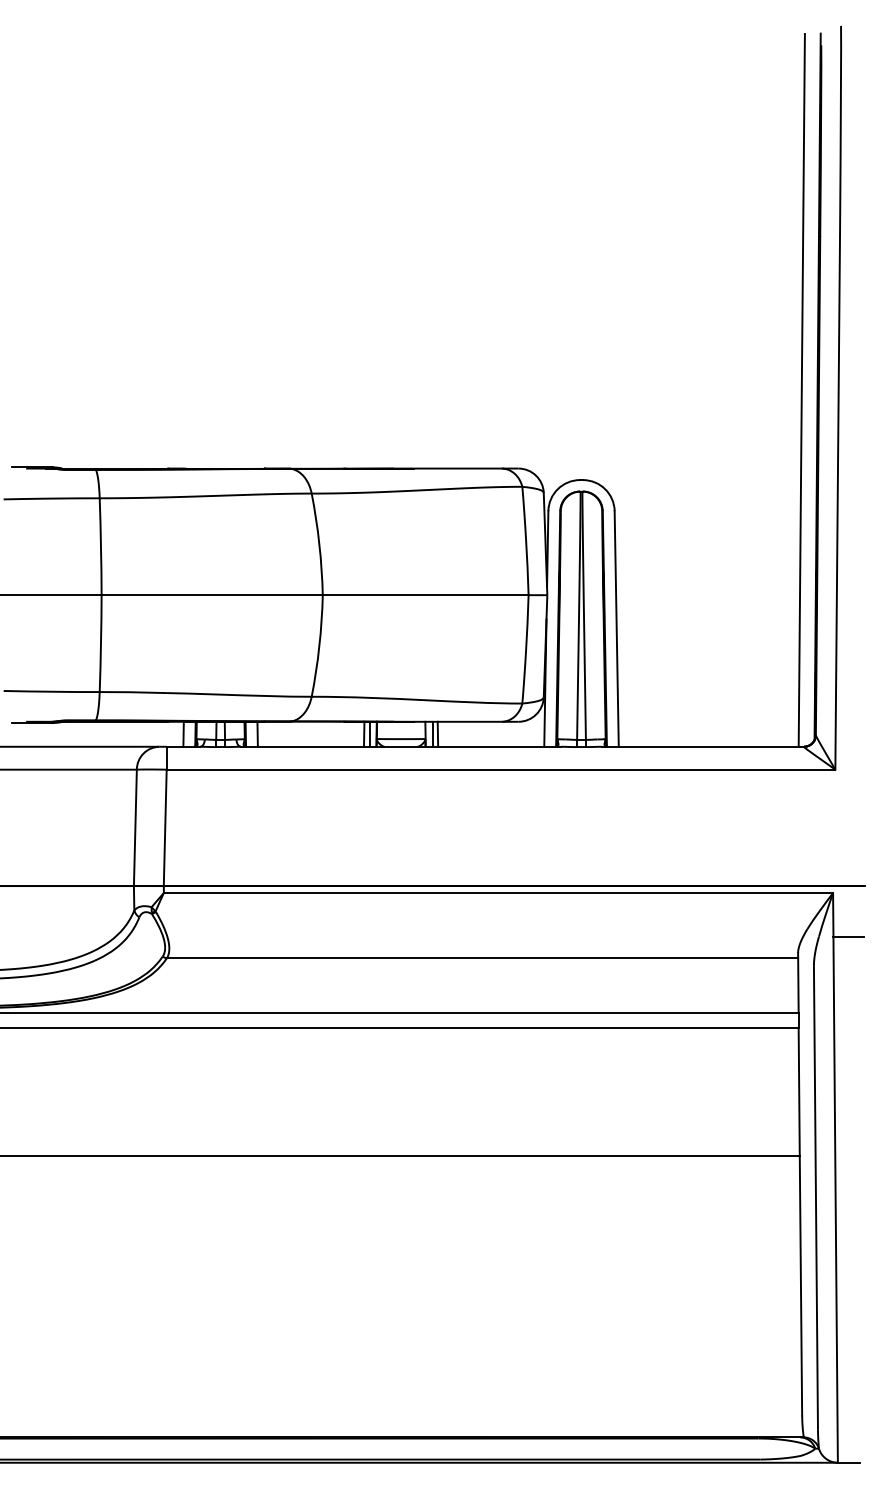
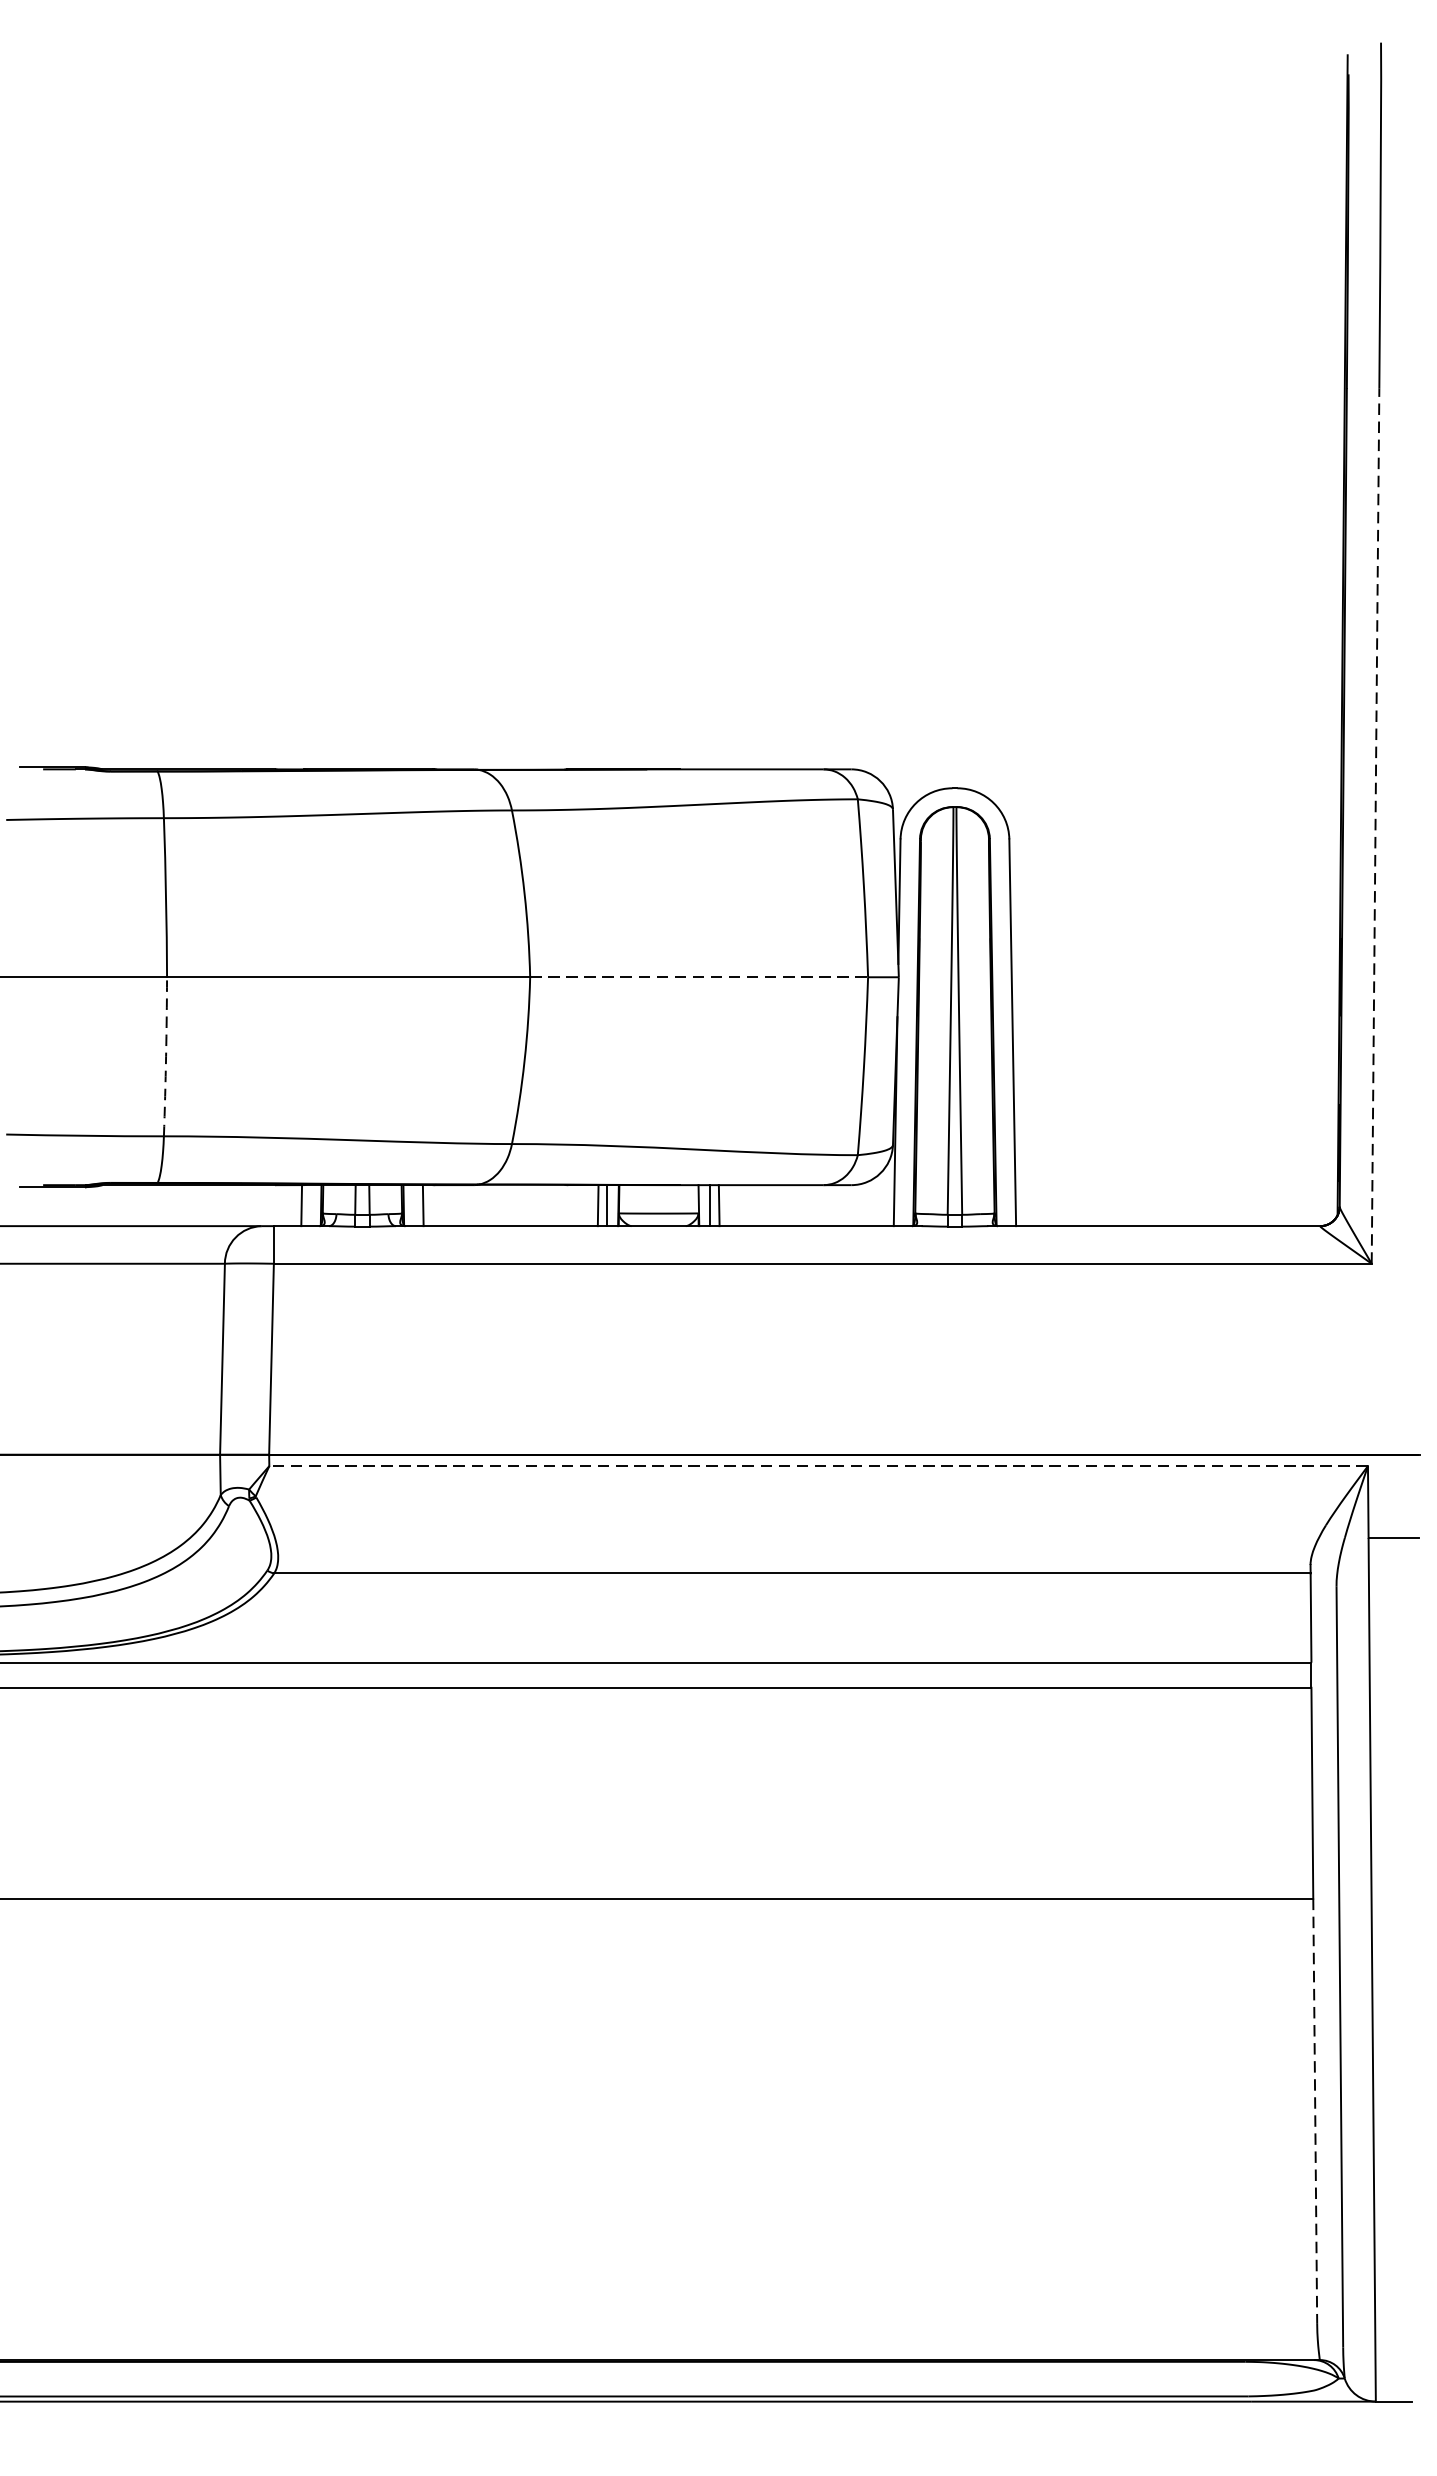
line: (801, 390) -> (1316, 641), removed
line: (837, 503) -> (1375, 826), solid -> dashed
line: (425, 595) -> (698, 977), solid -> dashed
arc: (101, 643) -> (166, 1056), solid -> dashed
line: (498, 892) -> (818, 1465), solid -> dashed
line: (800, 1285) -> (1314, 2110), solid -> dashed

